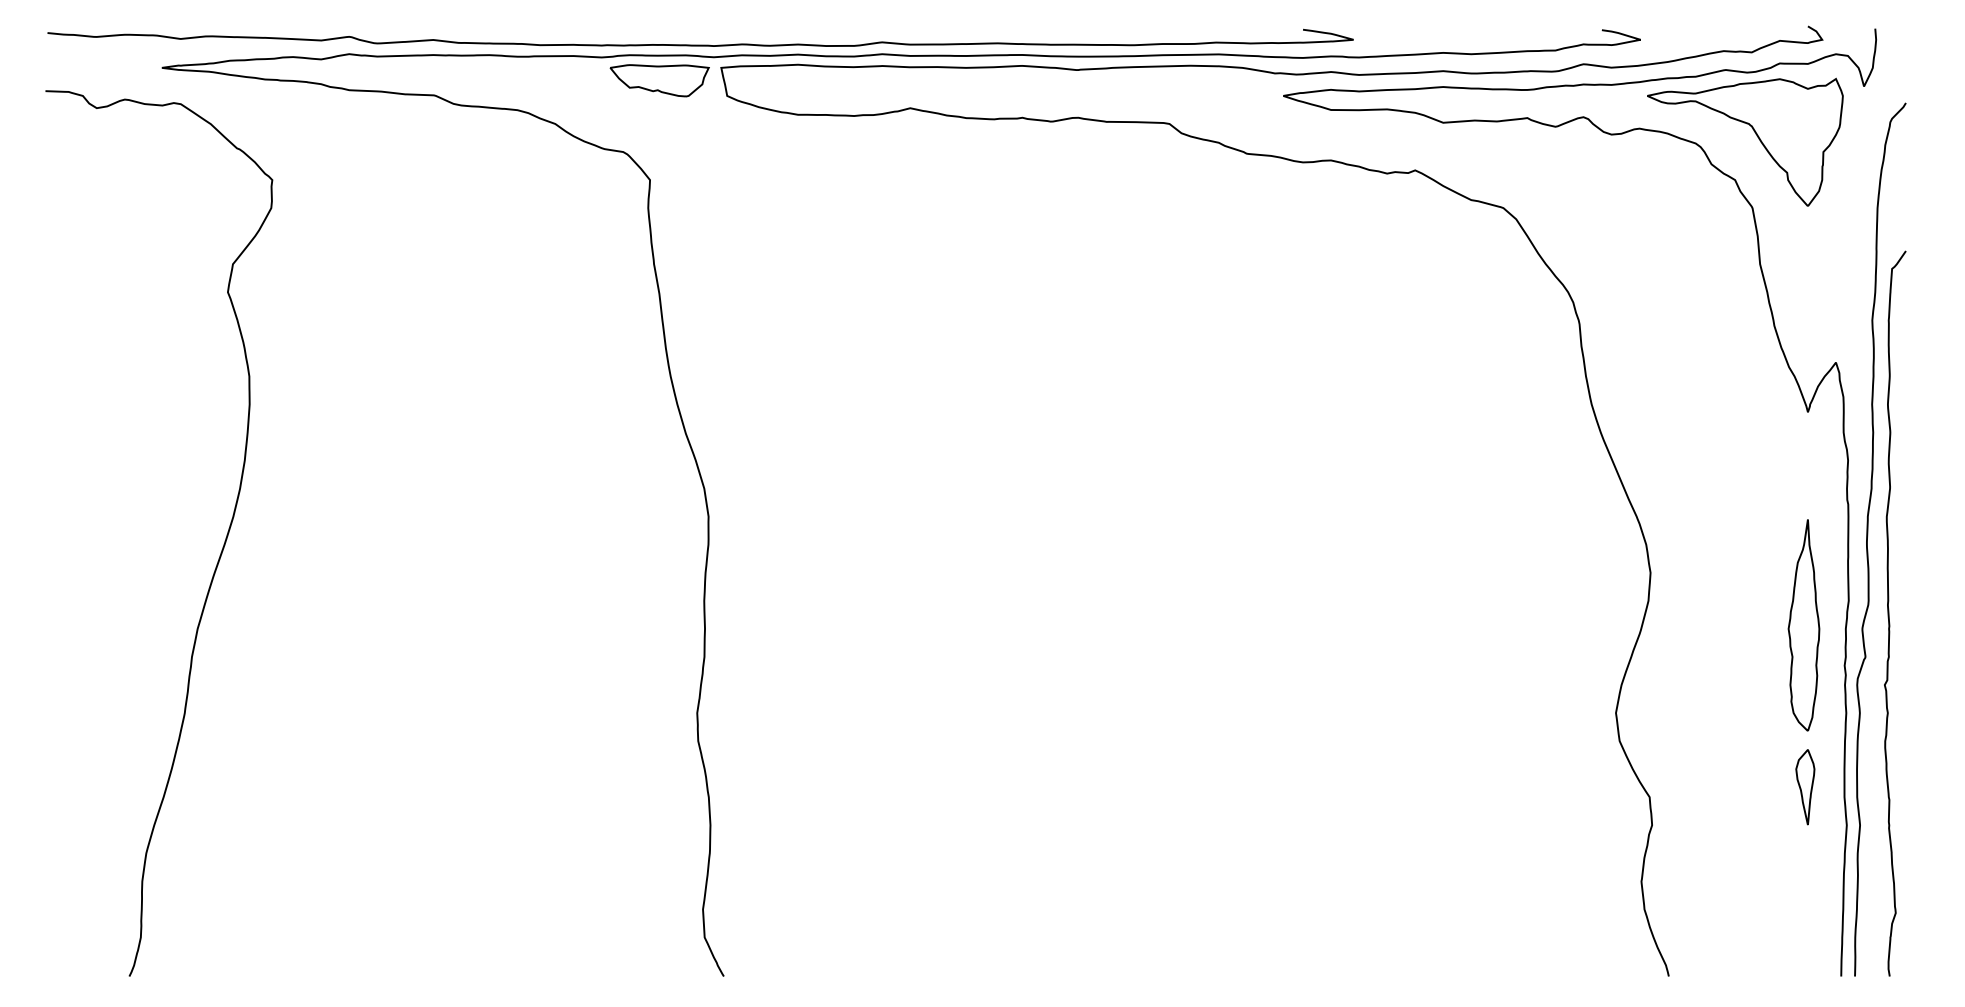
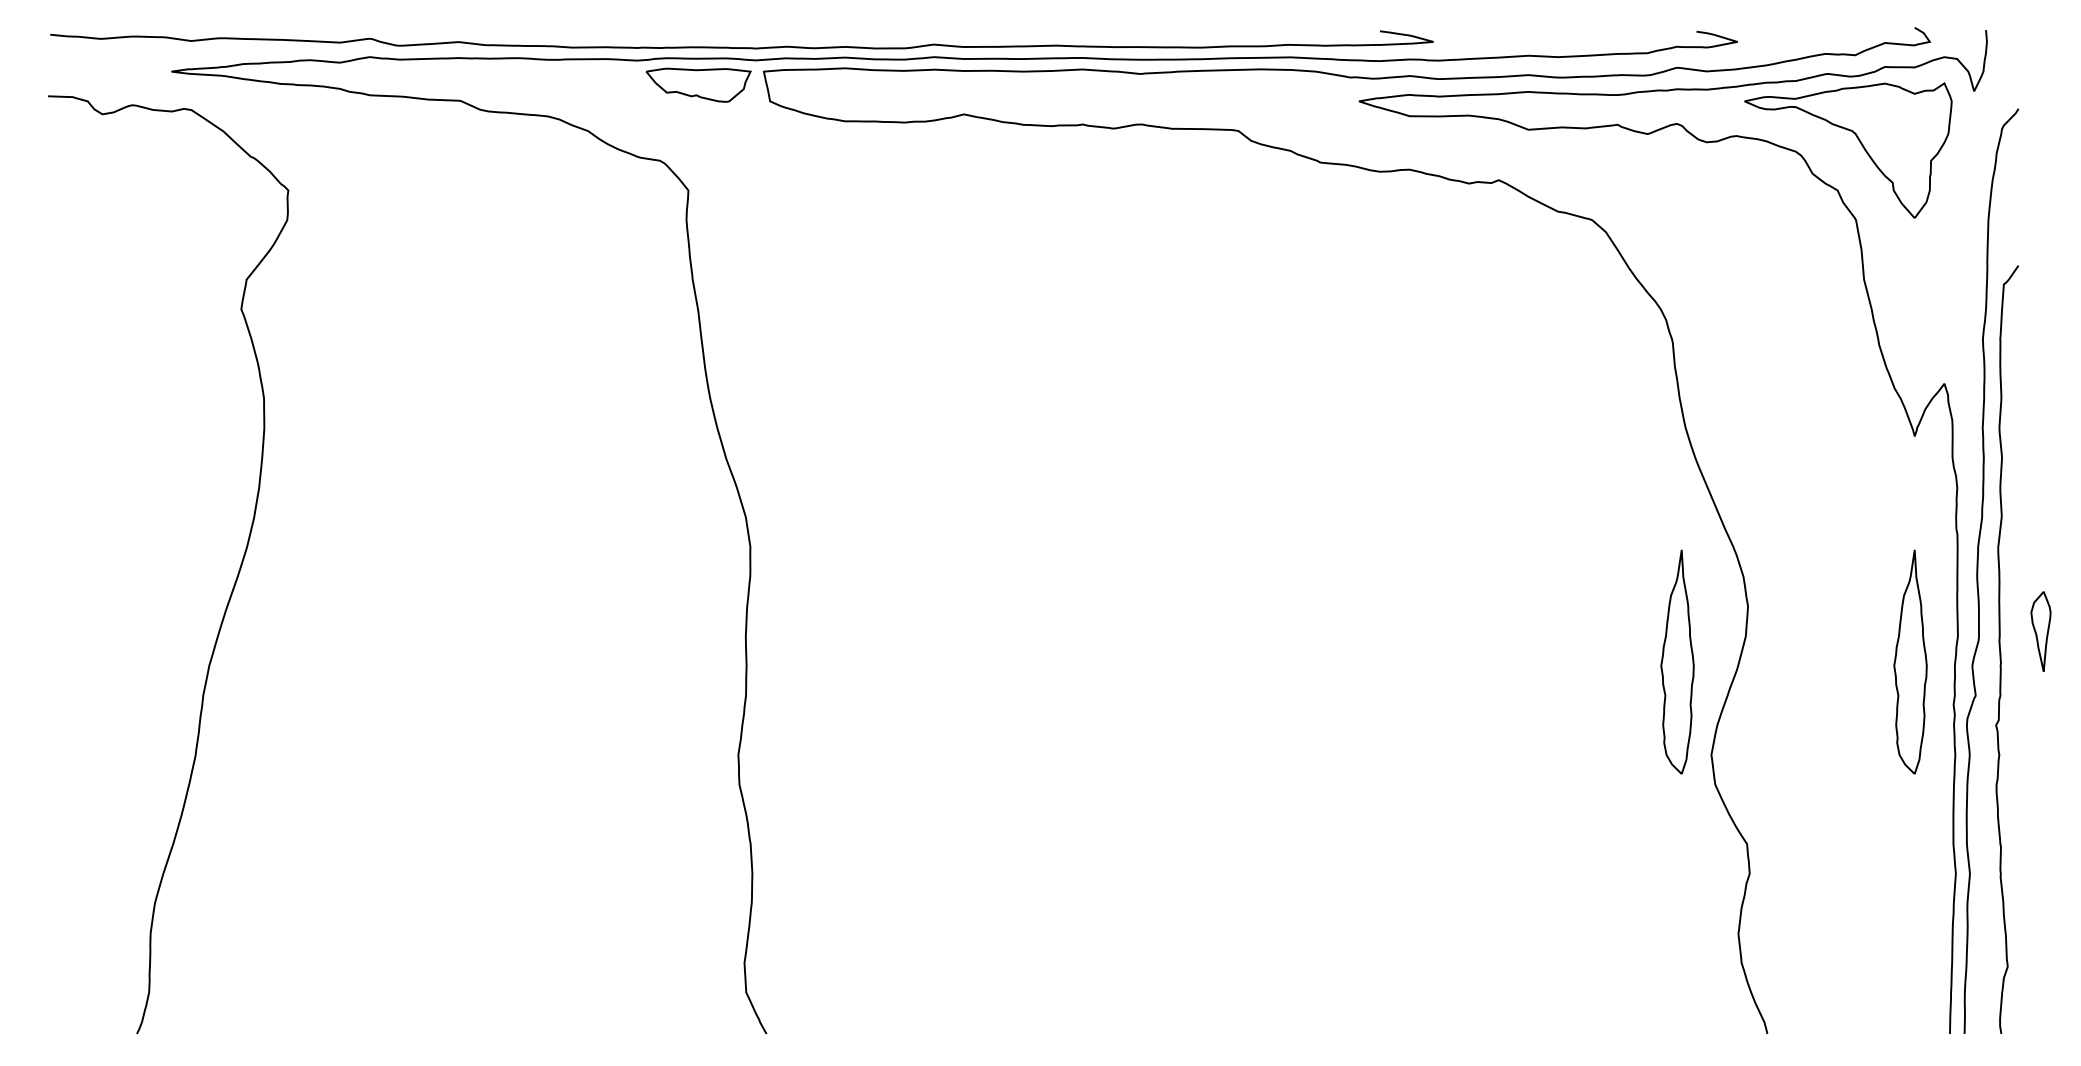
part: (1583, 624) -> (1677, 661), added
part: (1804, 787) -> (2040, 631), moved

